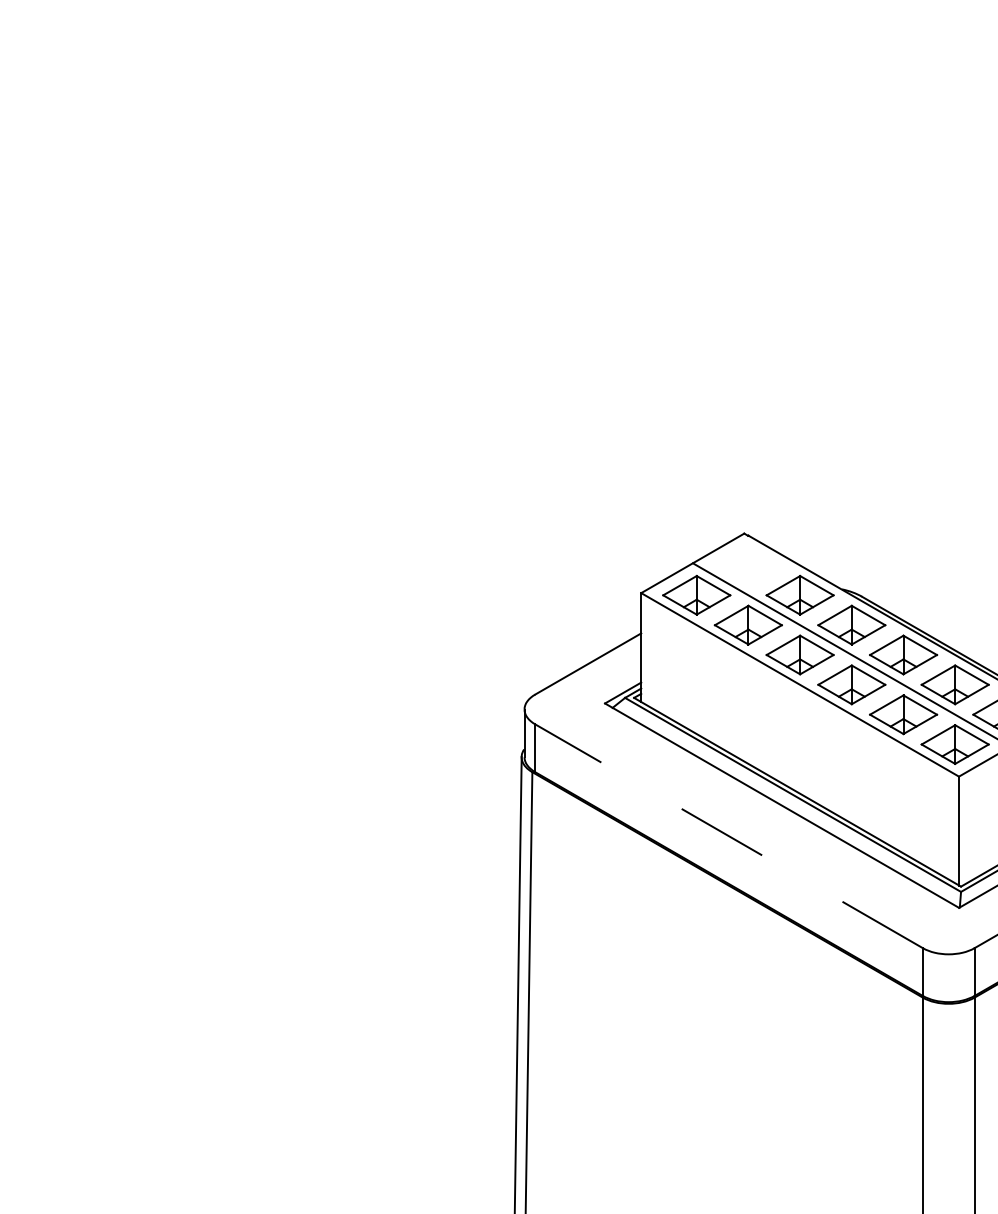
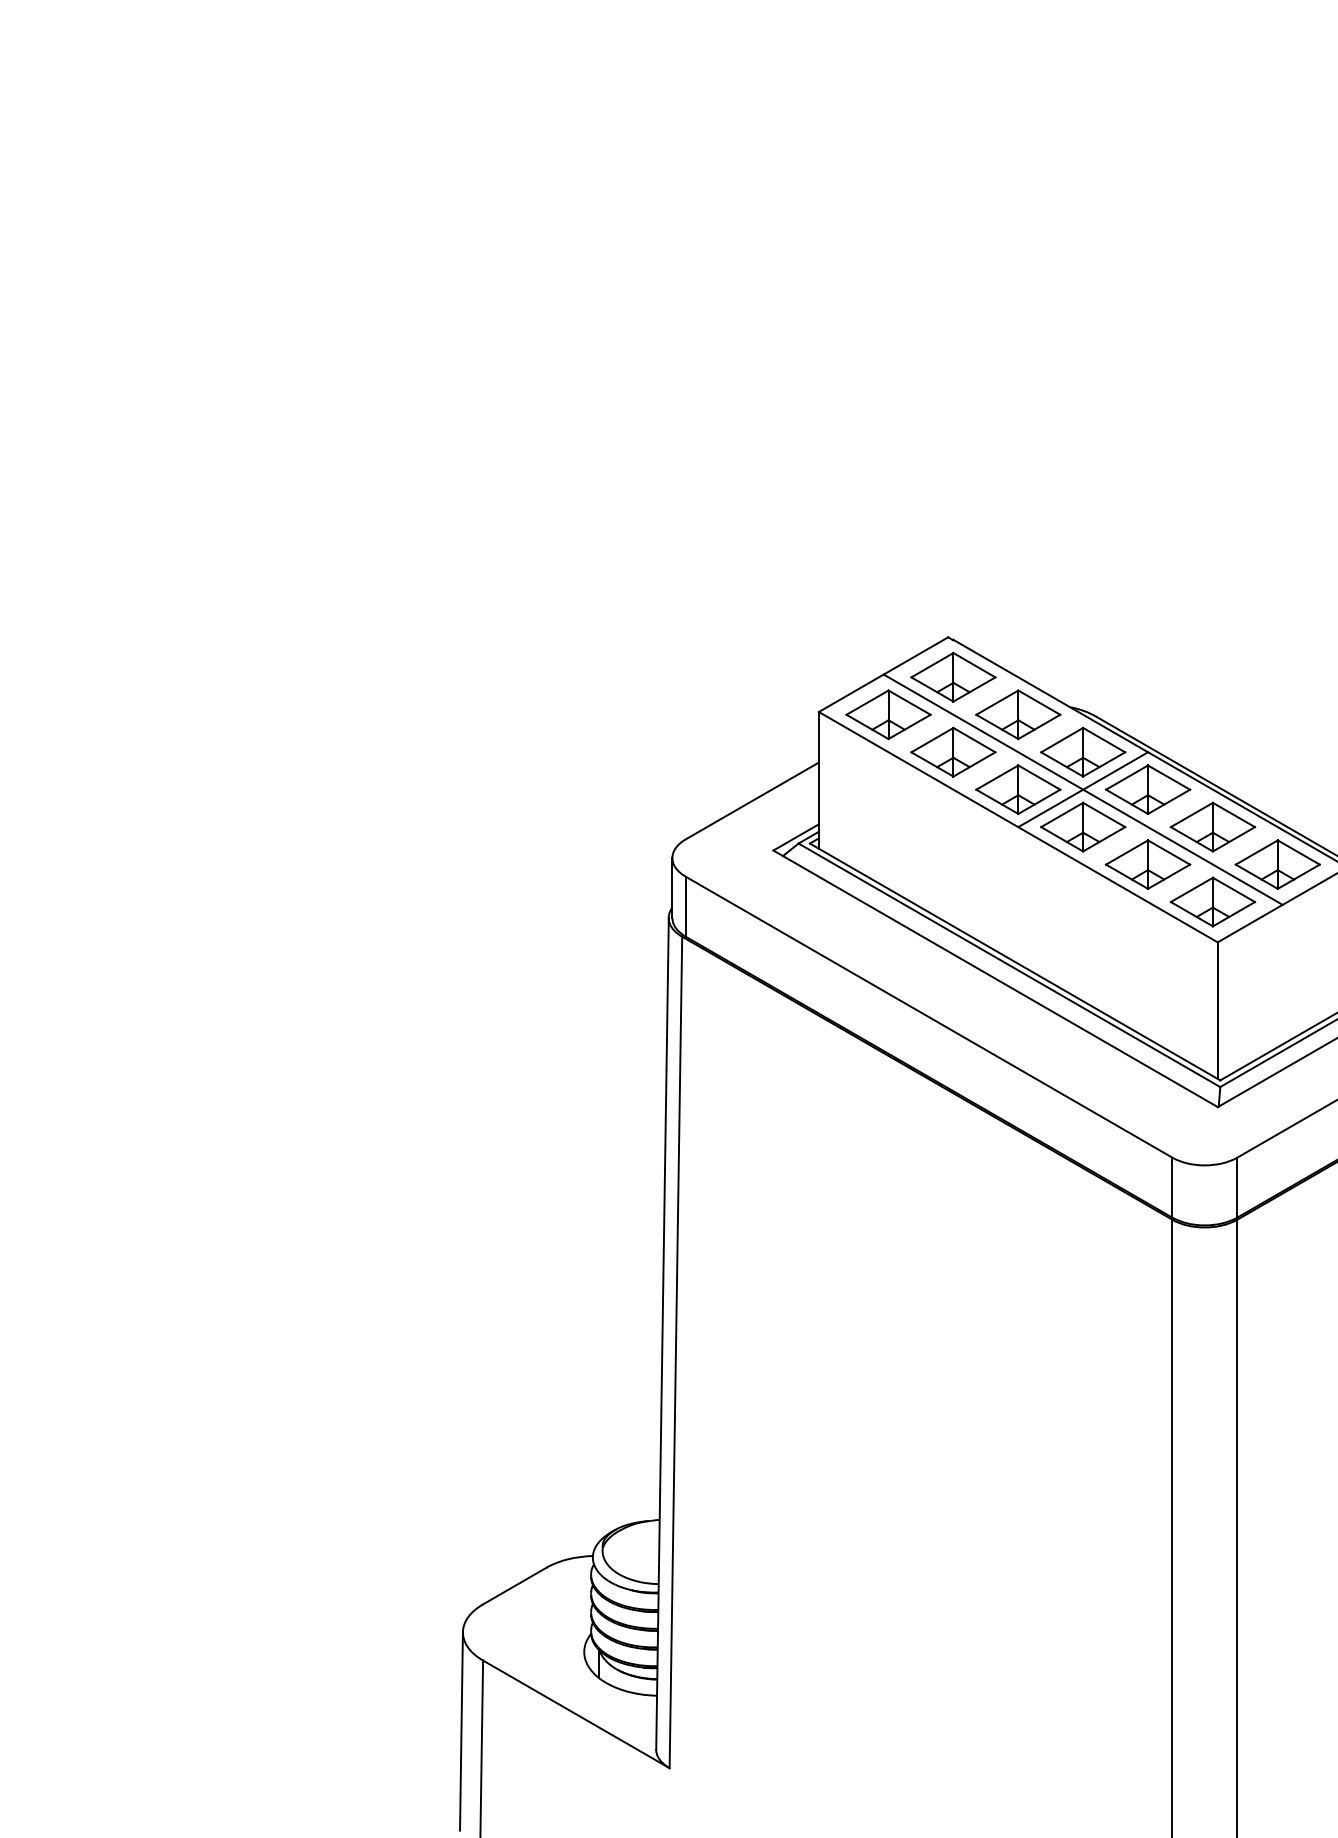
part: (748, 564) -> (953, 676), added
line: (852, 654) -> (1083, 789), added
line: (729, 836) -> (929, 1017), dashed -> solid

